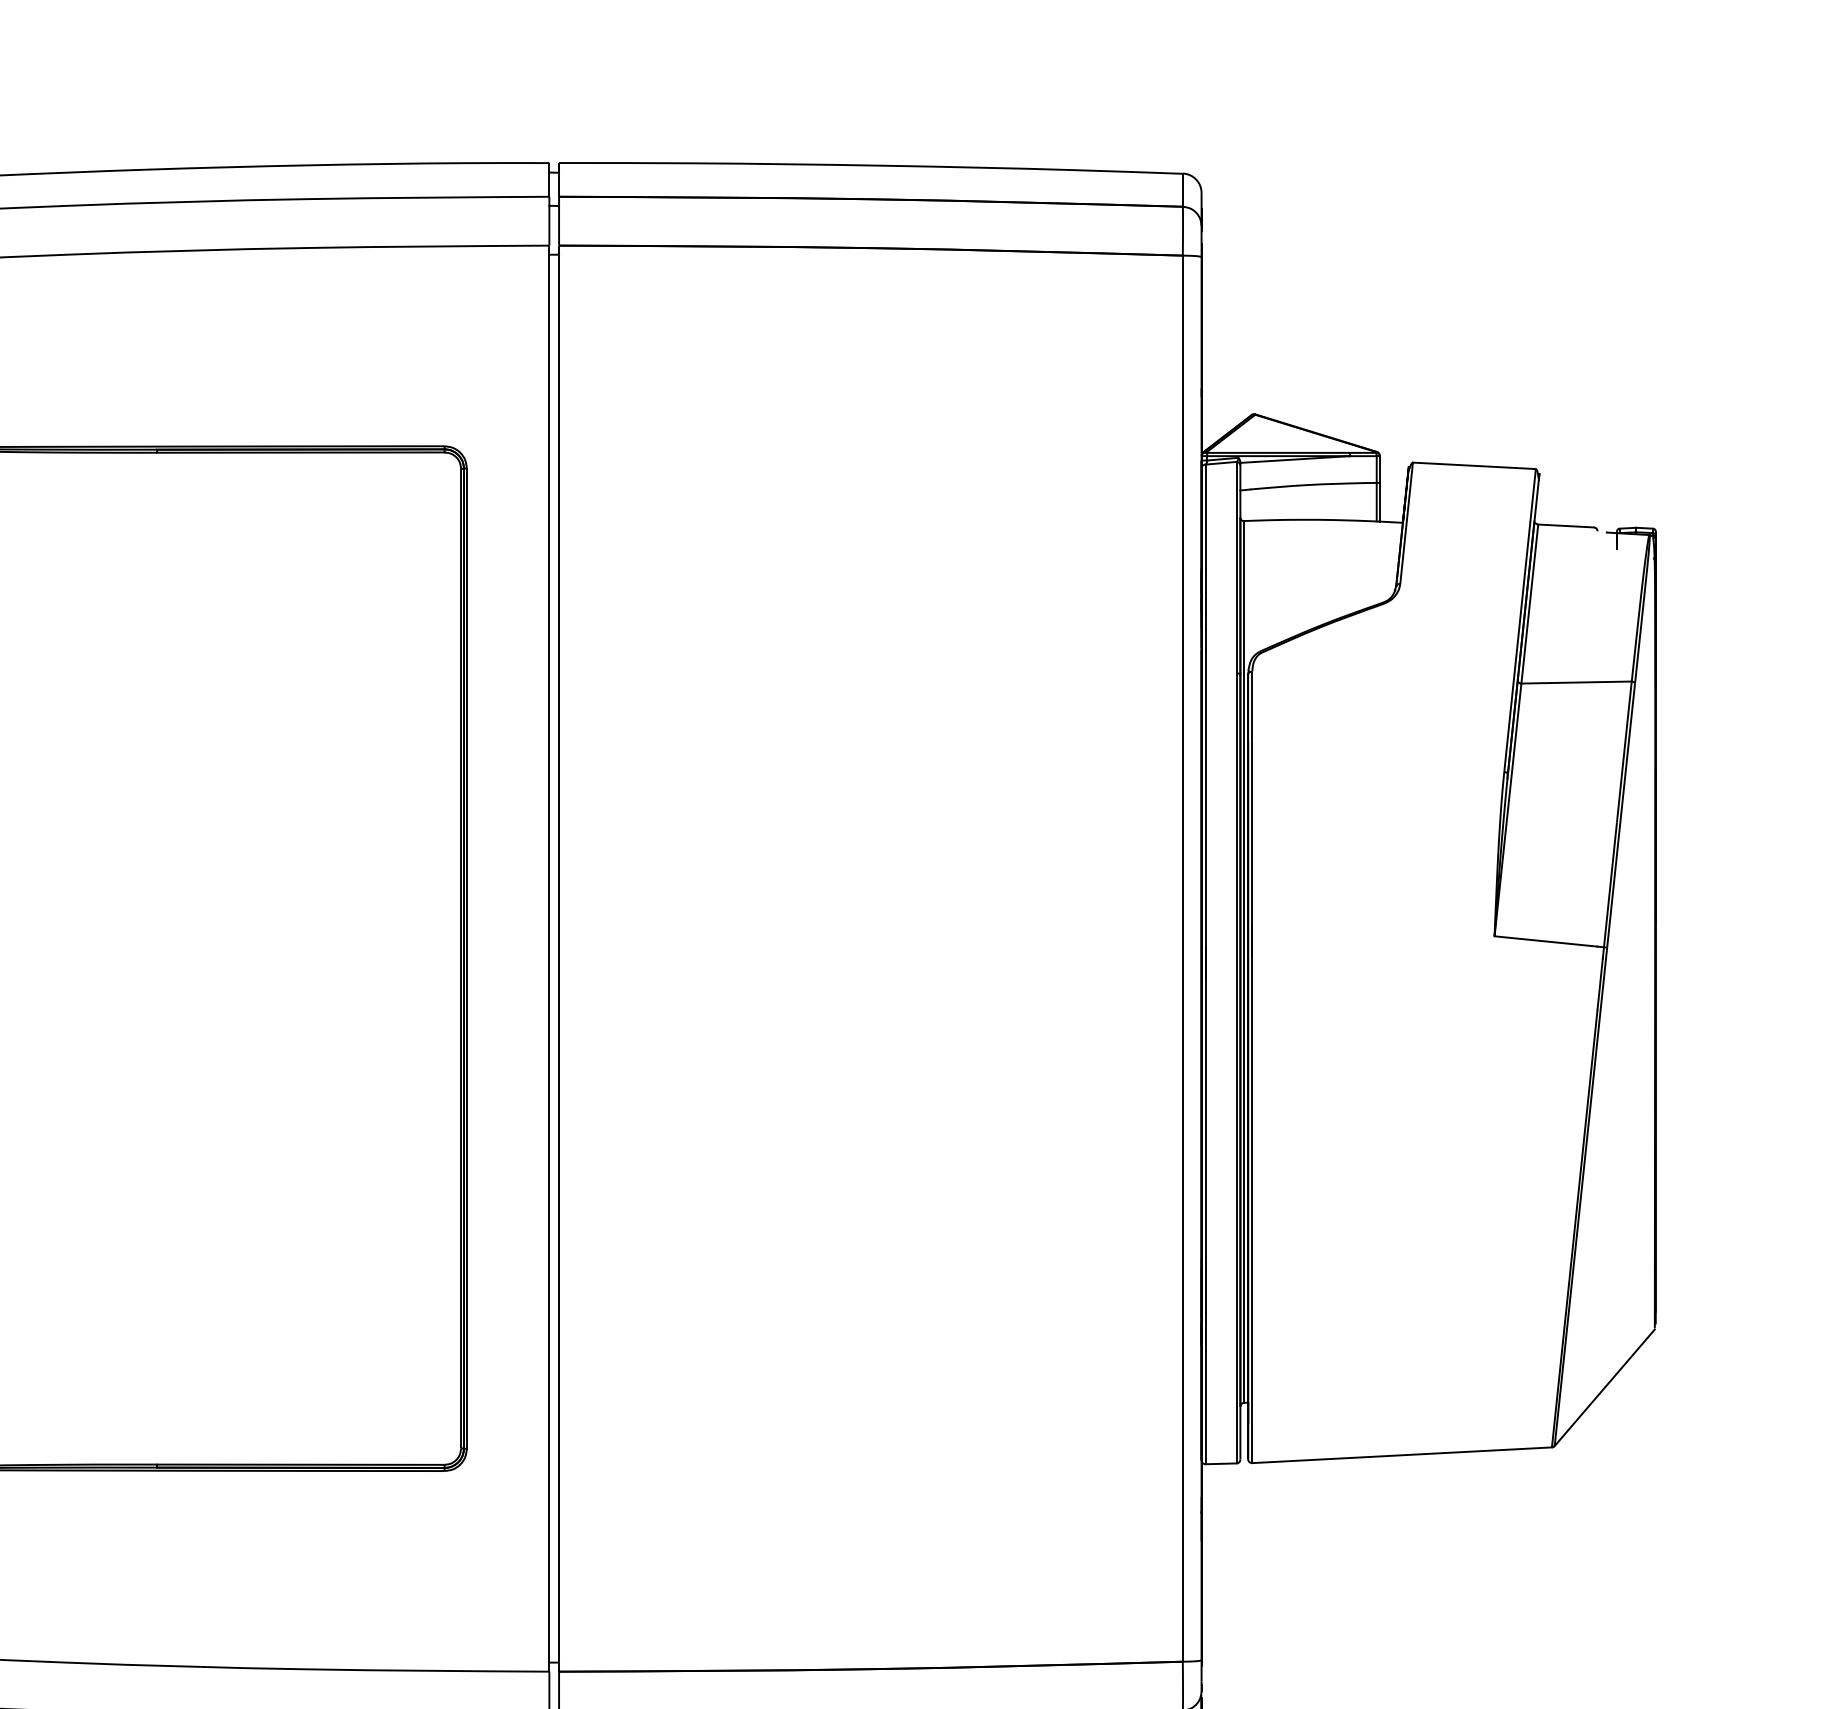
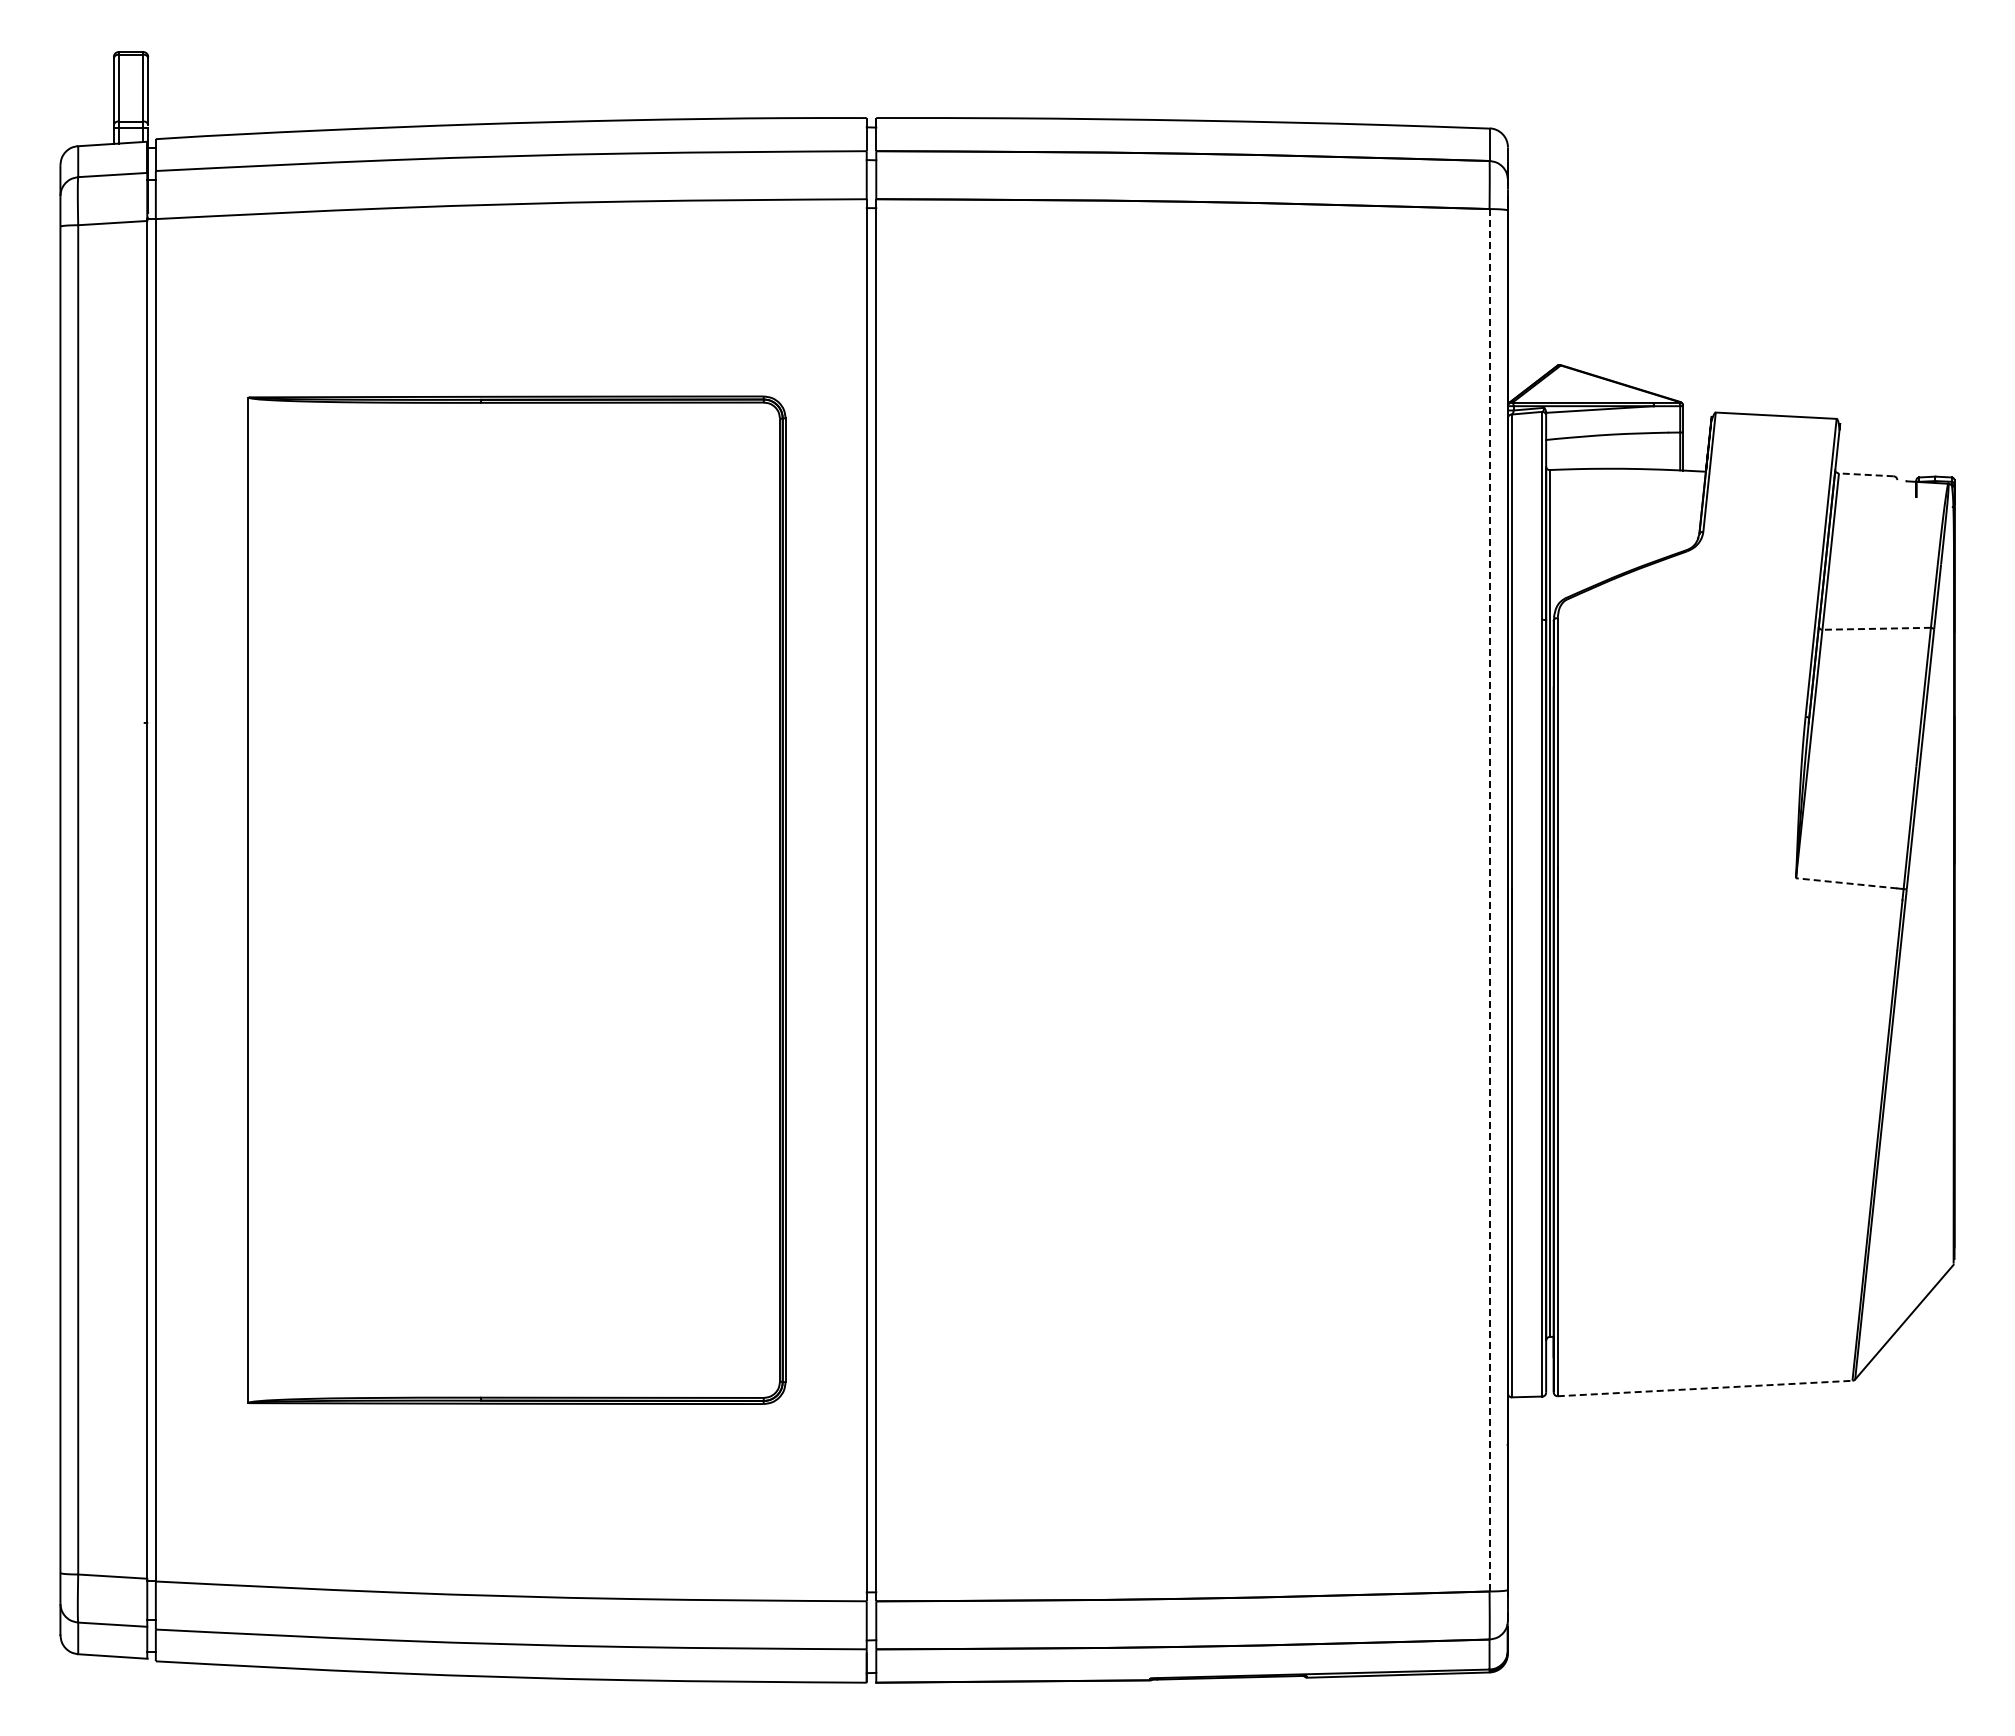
line: (1565, 525) -> (1865, 474), solid -> dashed
line: (1576, 682) -> (1876, 628), solid -> dashed
line: (1545, 941) -> (1846, 883), solid -> dashed
line: (1182, 958) -> (1489, 900), solid -> dashed
line: (1402, 1455) -> (1705, 1388), solid -> dashed

